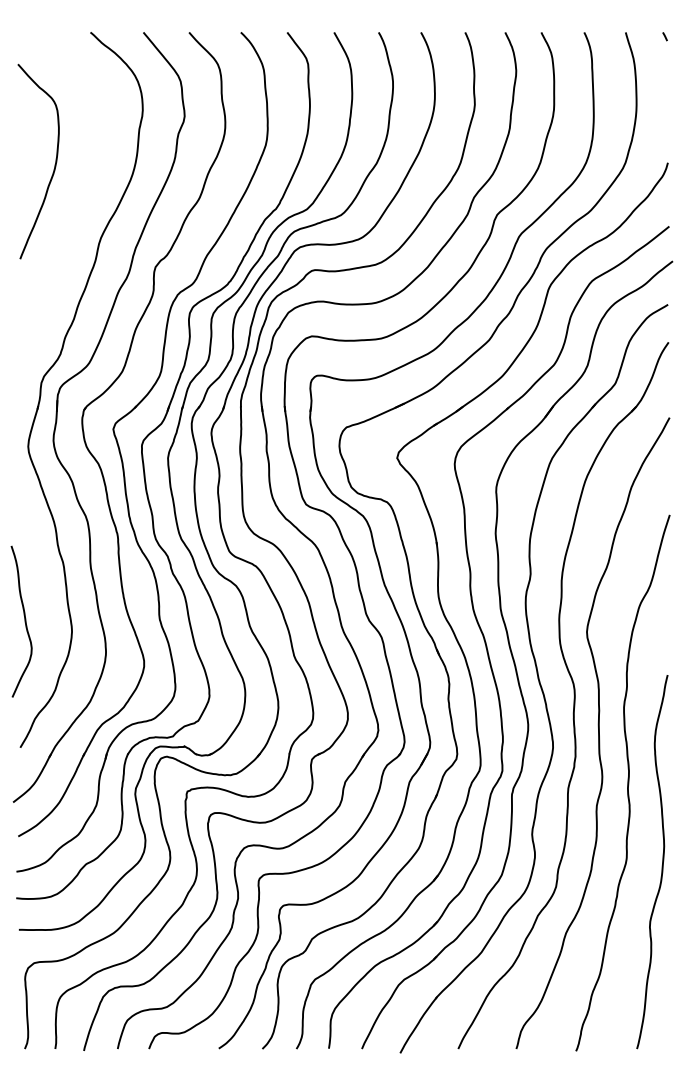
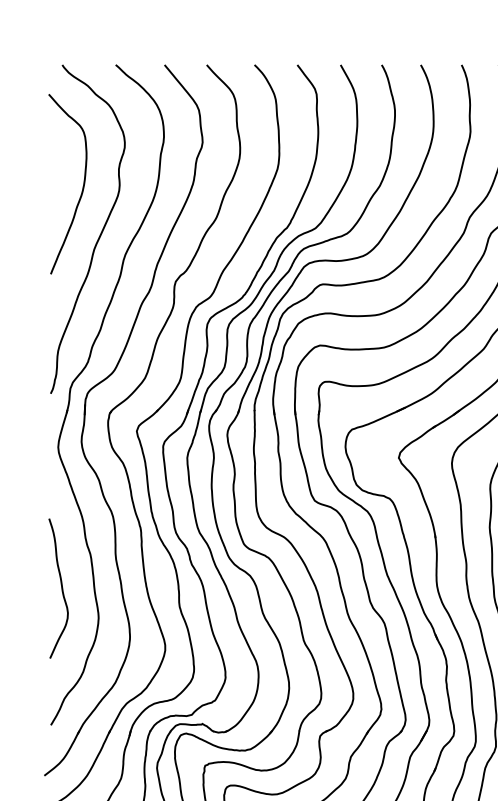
curve: (72, 217) -> (99, 235), added
curve: (24, 621) -> (61, 588), moved

